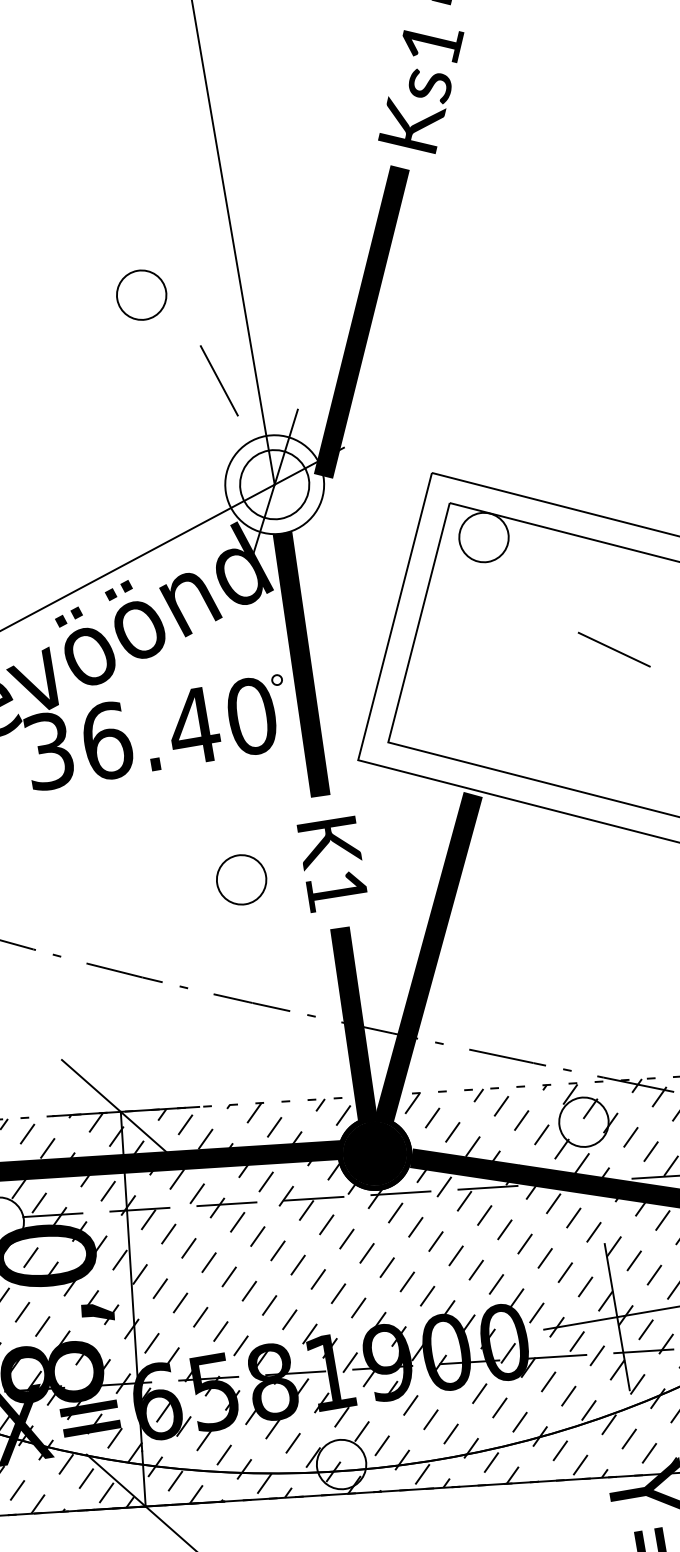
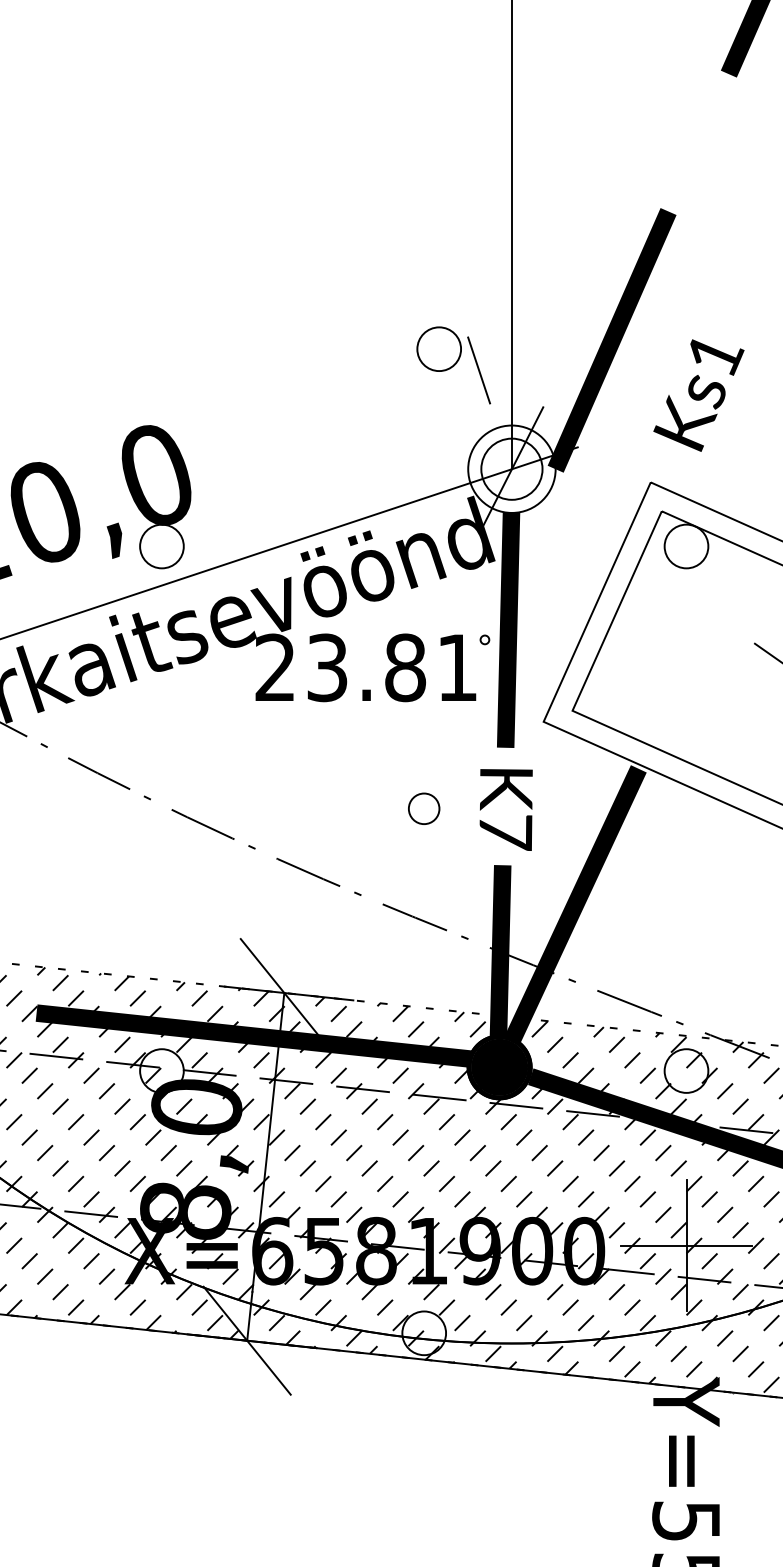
text: (421, 91) -> (698, 395), moved
part: (140, 294) -> (438, 348), moved
text: (150, 733) -> (366, 667), 36.40 -> 23.81
part: (240, 879) -> (423, 808), size x0.7
text: (336, 890) -> (505, 832), K1 -> K7

